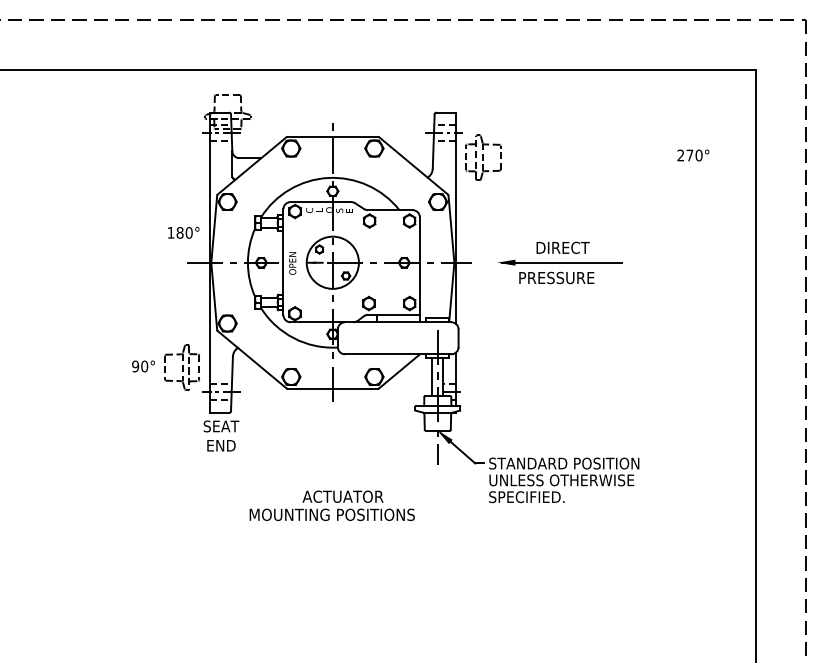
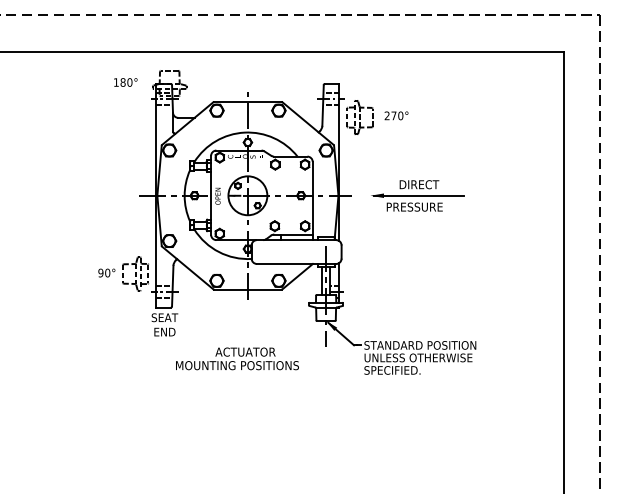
text: (693, 155) -> (396, 115), moved
text: (183, 232) -> (125, 82), moved
text: (332, 505) -> (237, 358), moved

